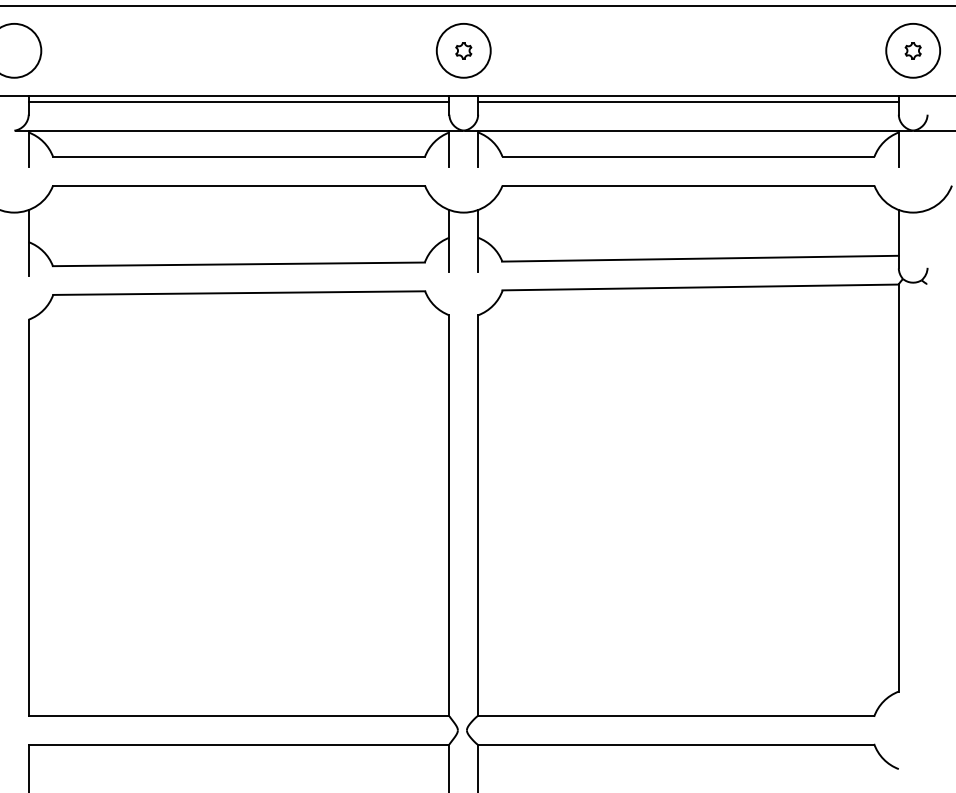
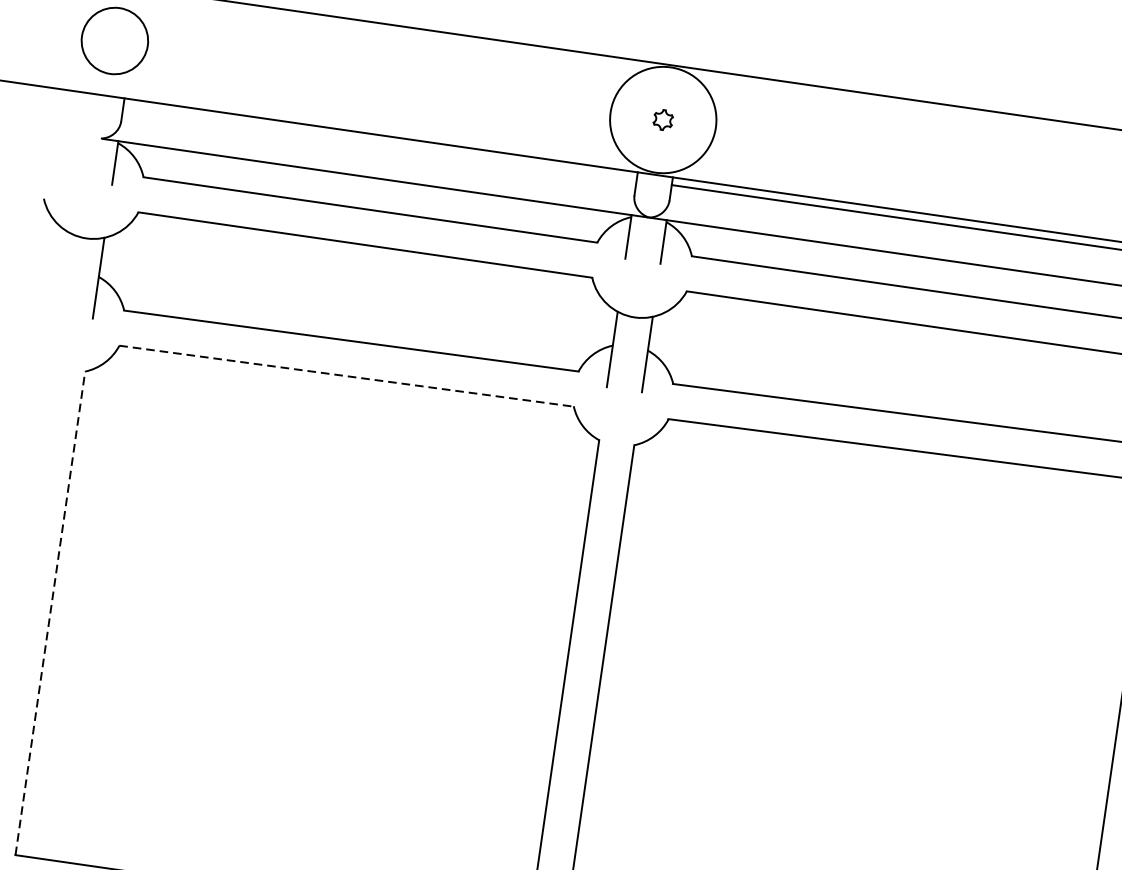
circle: (463, 50) -> (662, 119), size x1.6
line: (238, 102) -> (379, 143), removed
line: (239, 293) -> (346, 376), solid -> dashed
line: (28, 517) -> (50, 612), solid -> dashed

